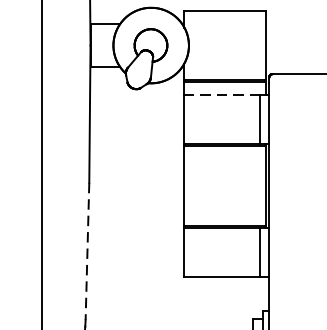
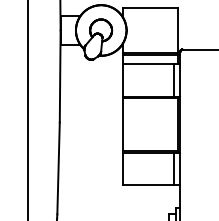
line: (221, 94) -> (148, 63), dashed -> solid
line: (87, 251) -> (58, 168), dashed -> solid

